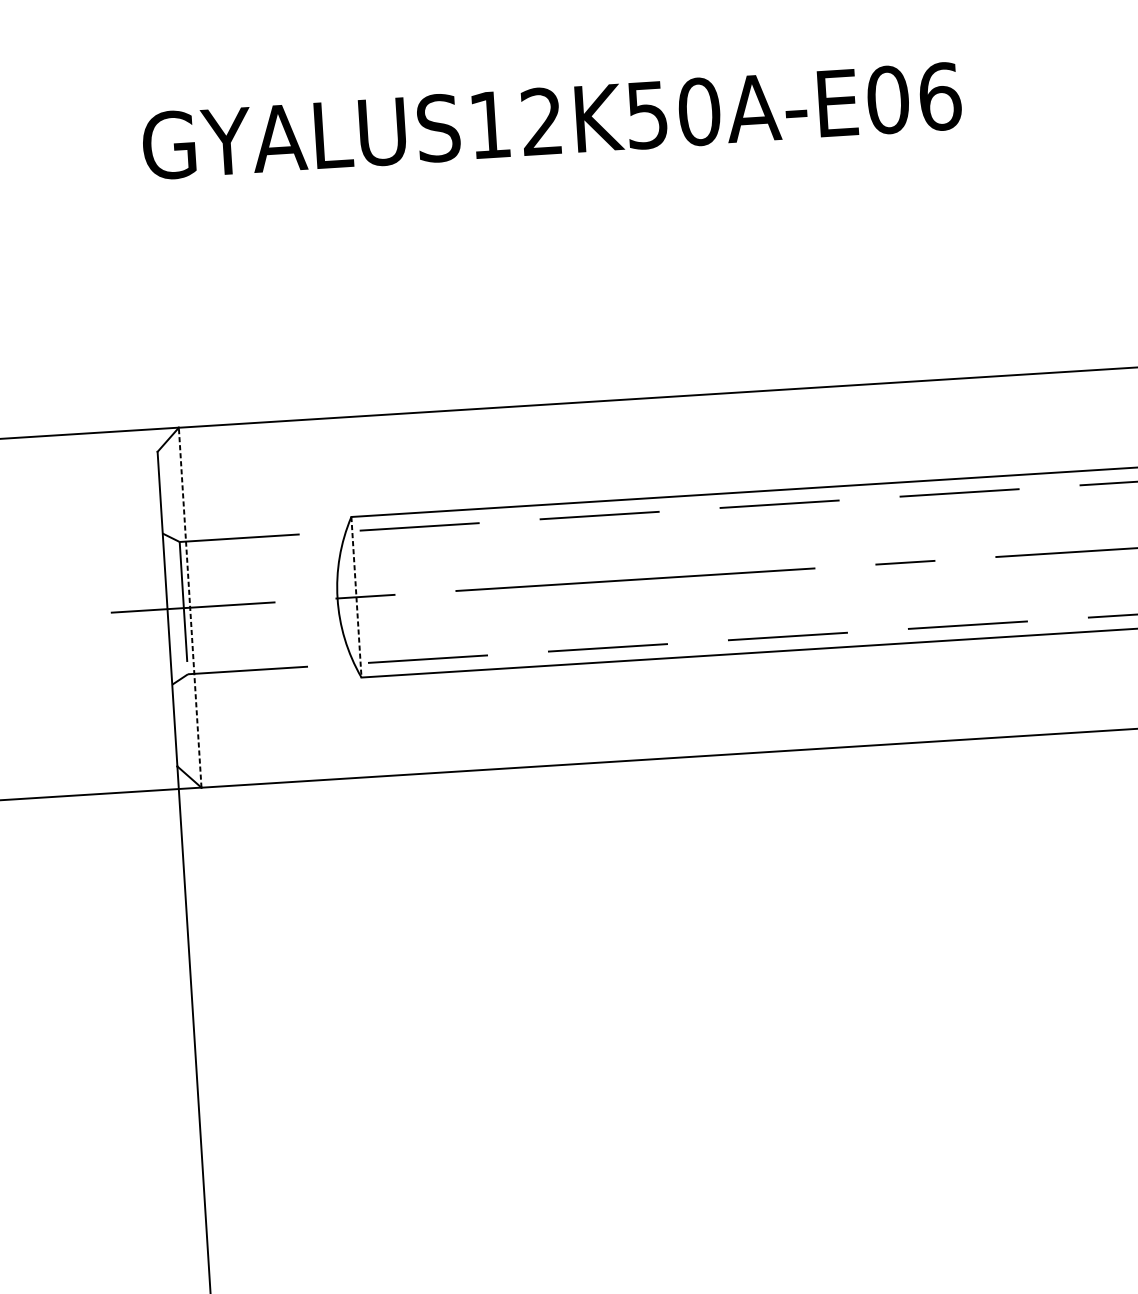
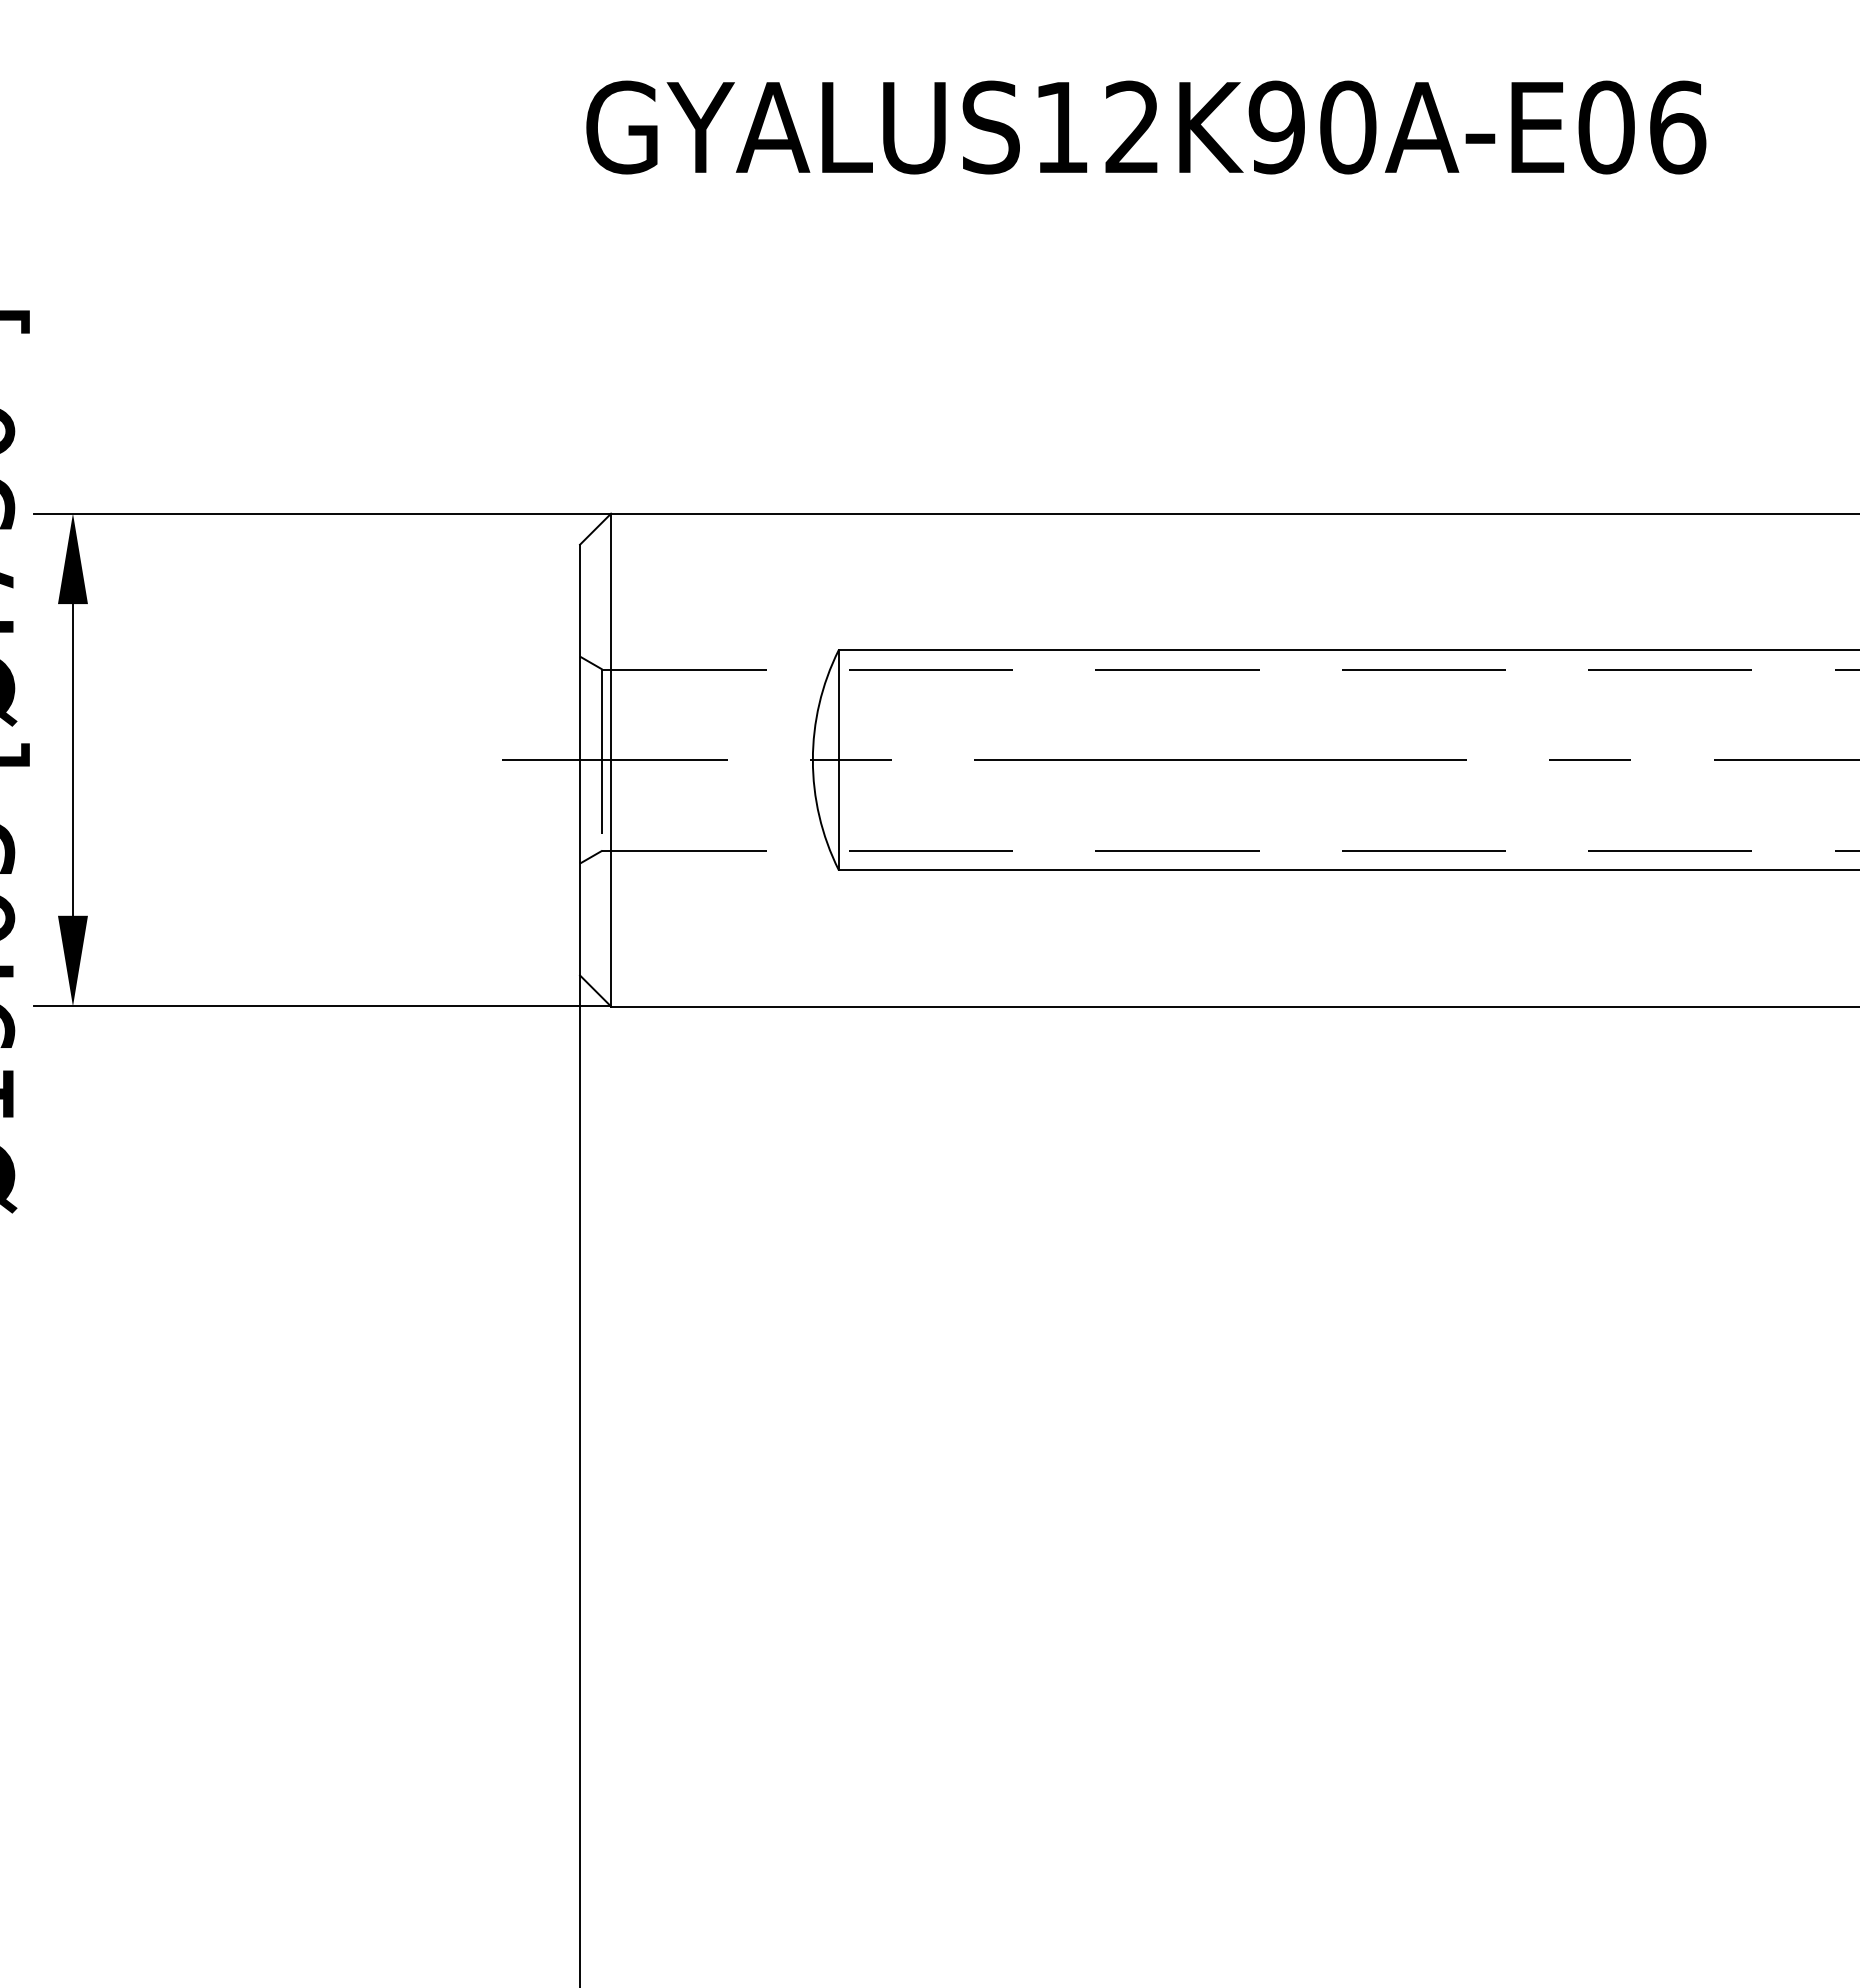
text: (647, 115) -> (1276, 127), GYALUS12K50A-E06 -> GYALUS12K90A-E06
line: (356, 597) -> (838, 760), dashed -> solid
line: (190, 607) -> (611, 759), dashed -> solid

